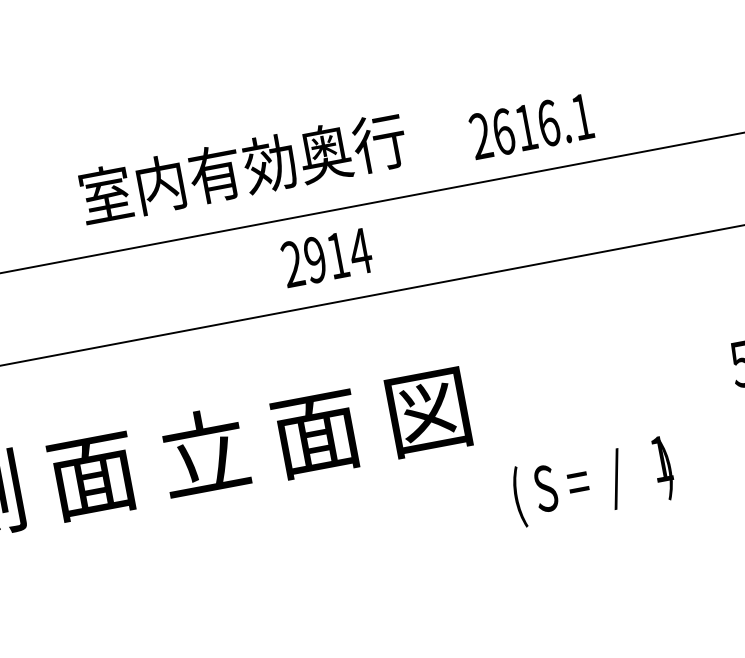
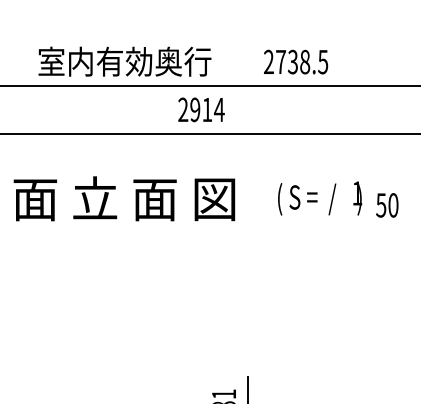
text: (543, 123) -> (302, 61), 2616.1 -> 2738.5
text: (242, 168) -> (124, 61), moved
text: (326, 257) -> (201, 109), moved
text: (593, 481) -> (320, 198), moved

